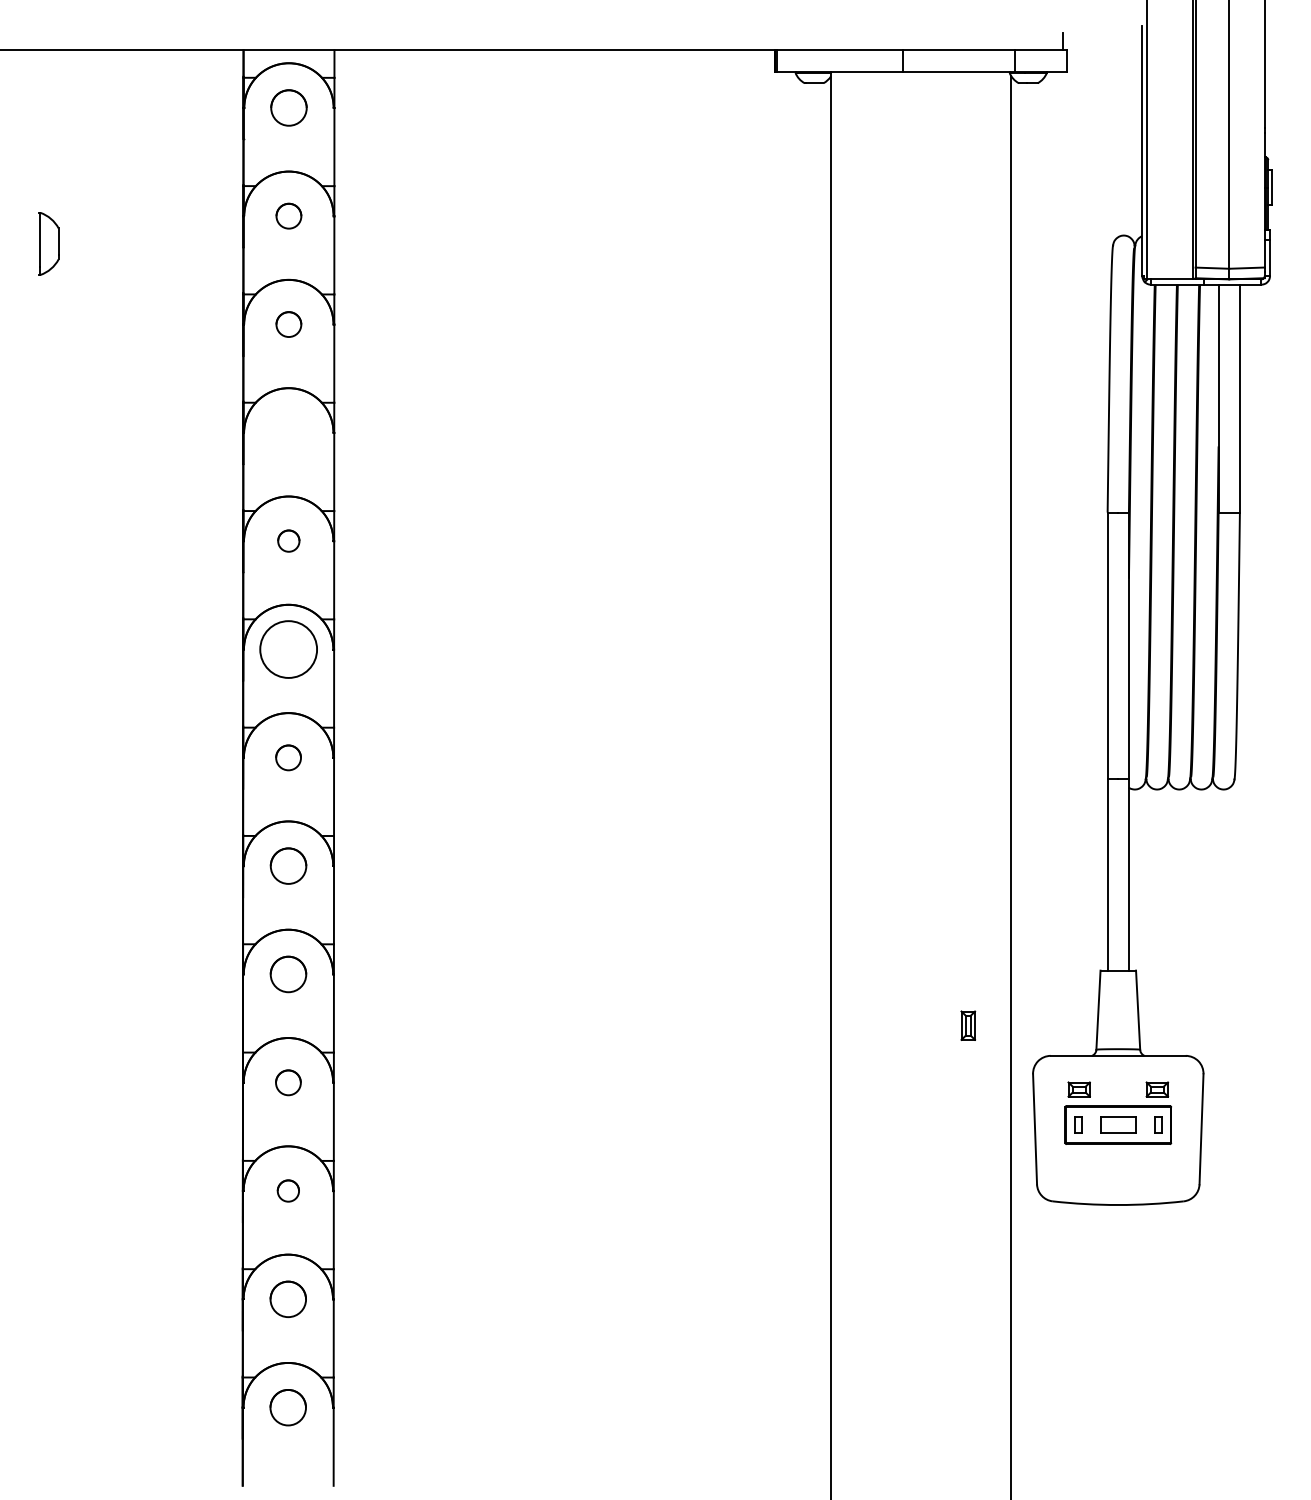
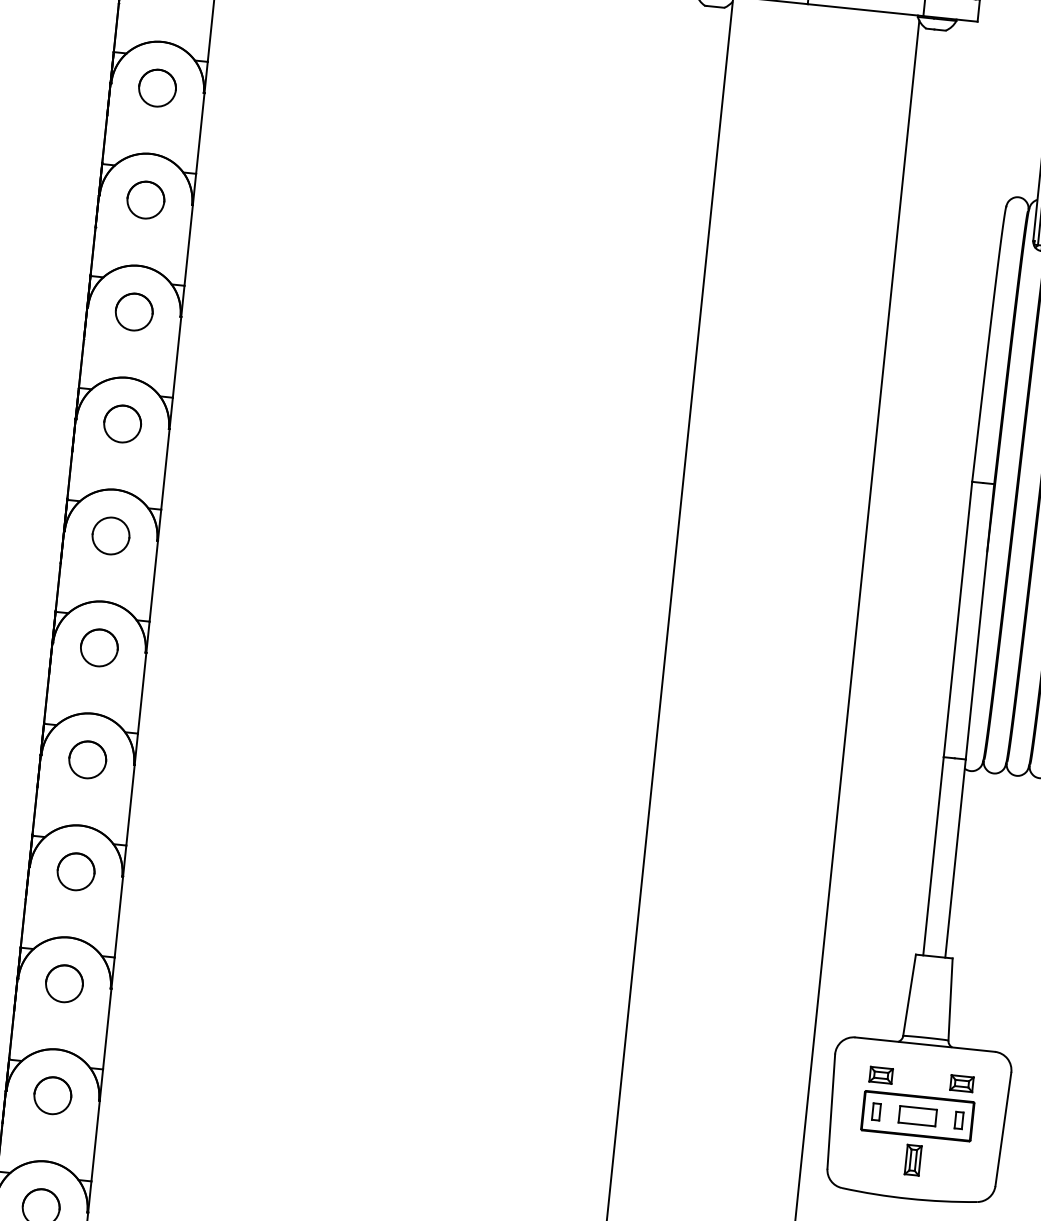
circle: (288, 215) -> (157, 87), size x1.43
part: (288, 324) -> (145, 199), size x1.43
circle: (288, 432) -> (134, 311), added
circle: (288, 540) -> (122, 423), size x1.67
circle: (288, 649) -> (110, 535), size x0.62
part: (288, 757) -> (99, 647), size x1.43
part: (968, 1025) -> (913, 1160), moved
part: (288, 1082) -> (64, 983), size x1.43
part: (288, 1190) -> (53, 1095), size x1.67

